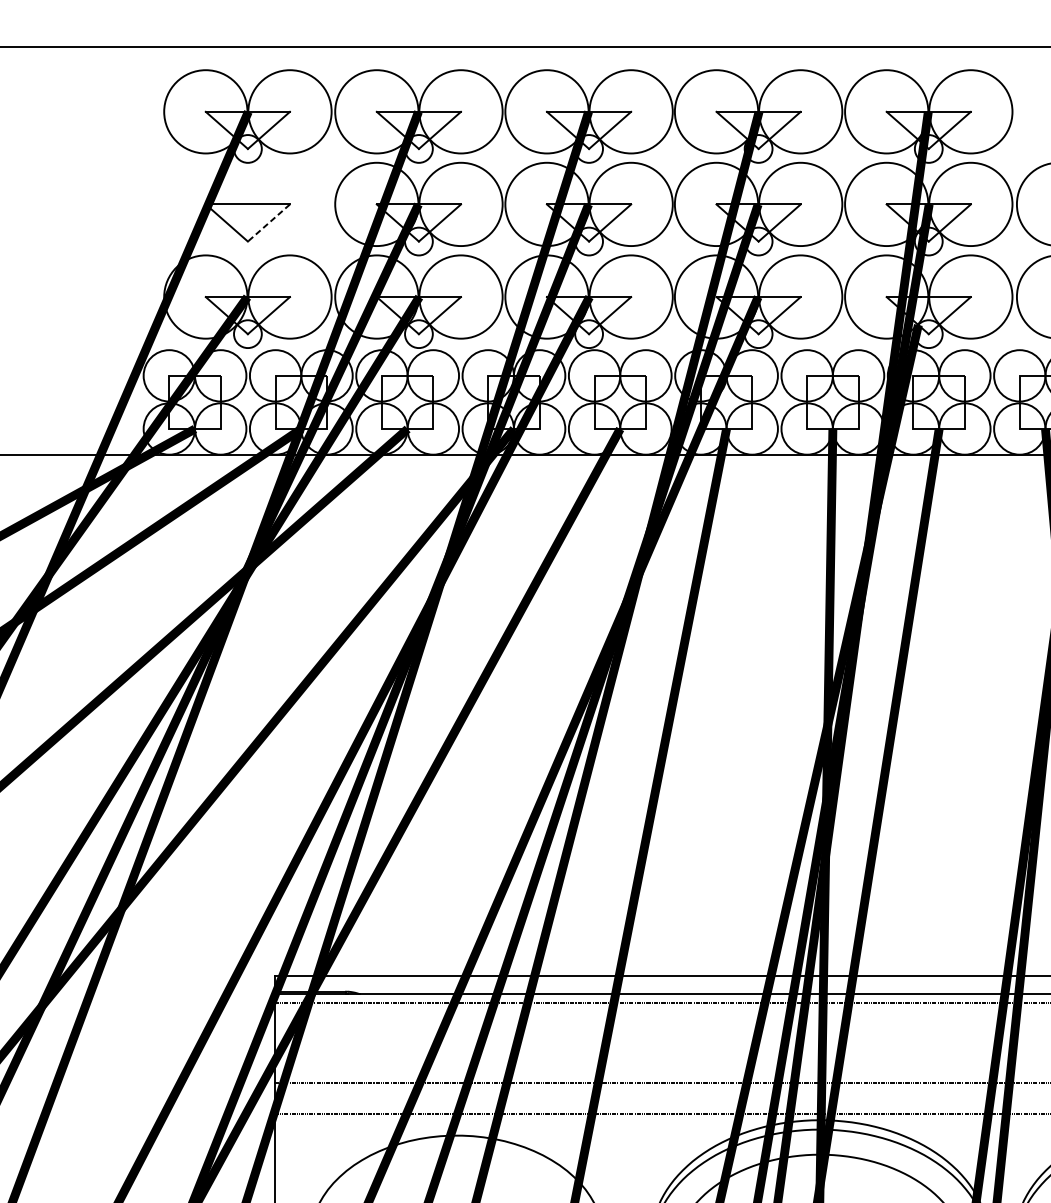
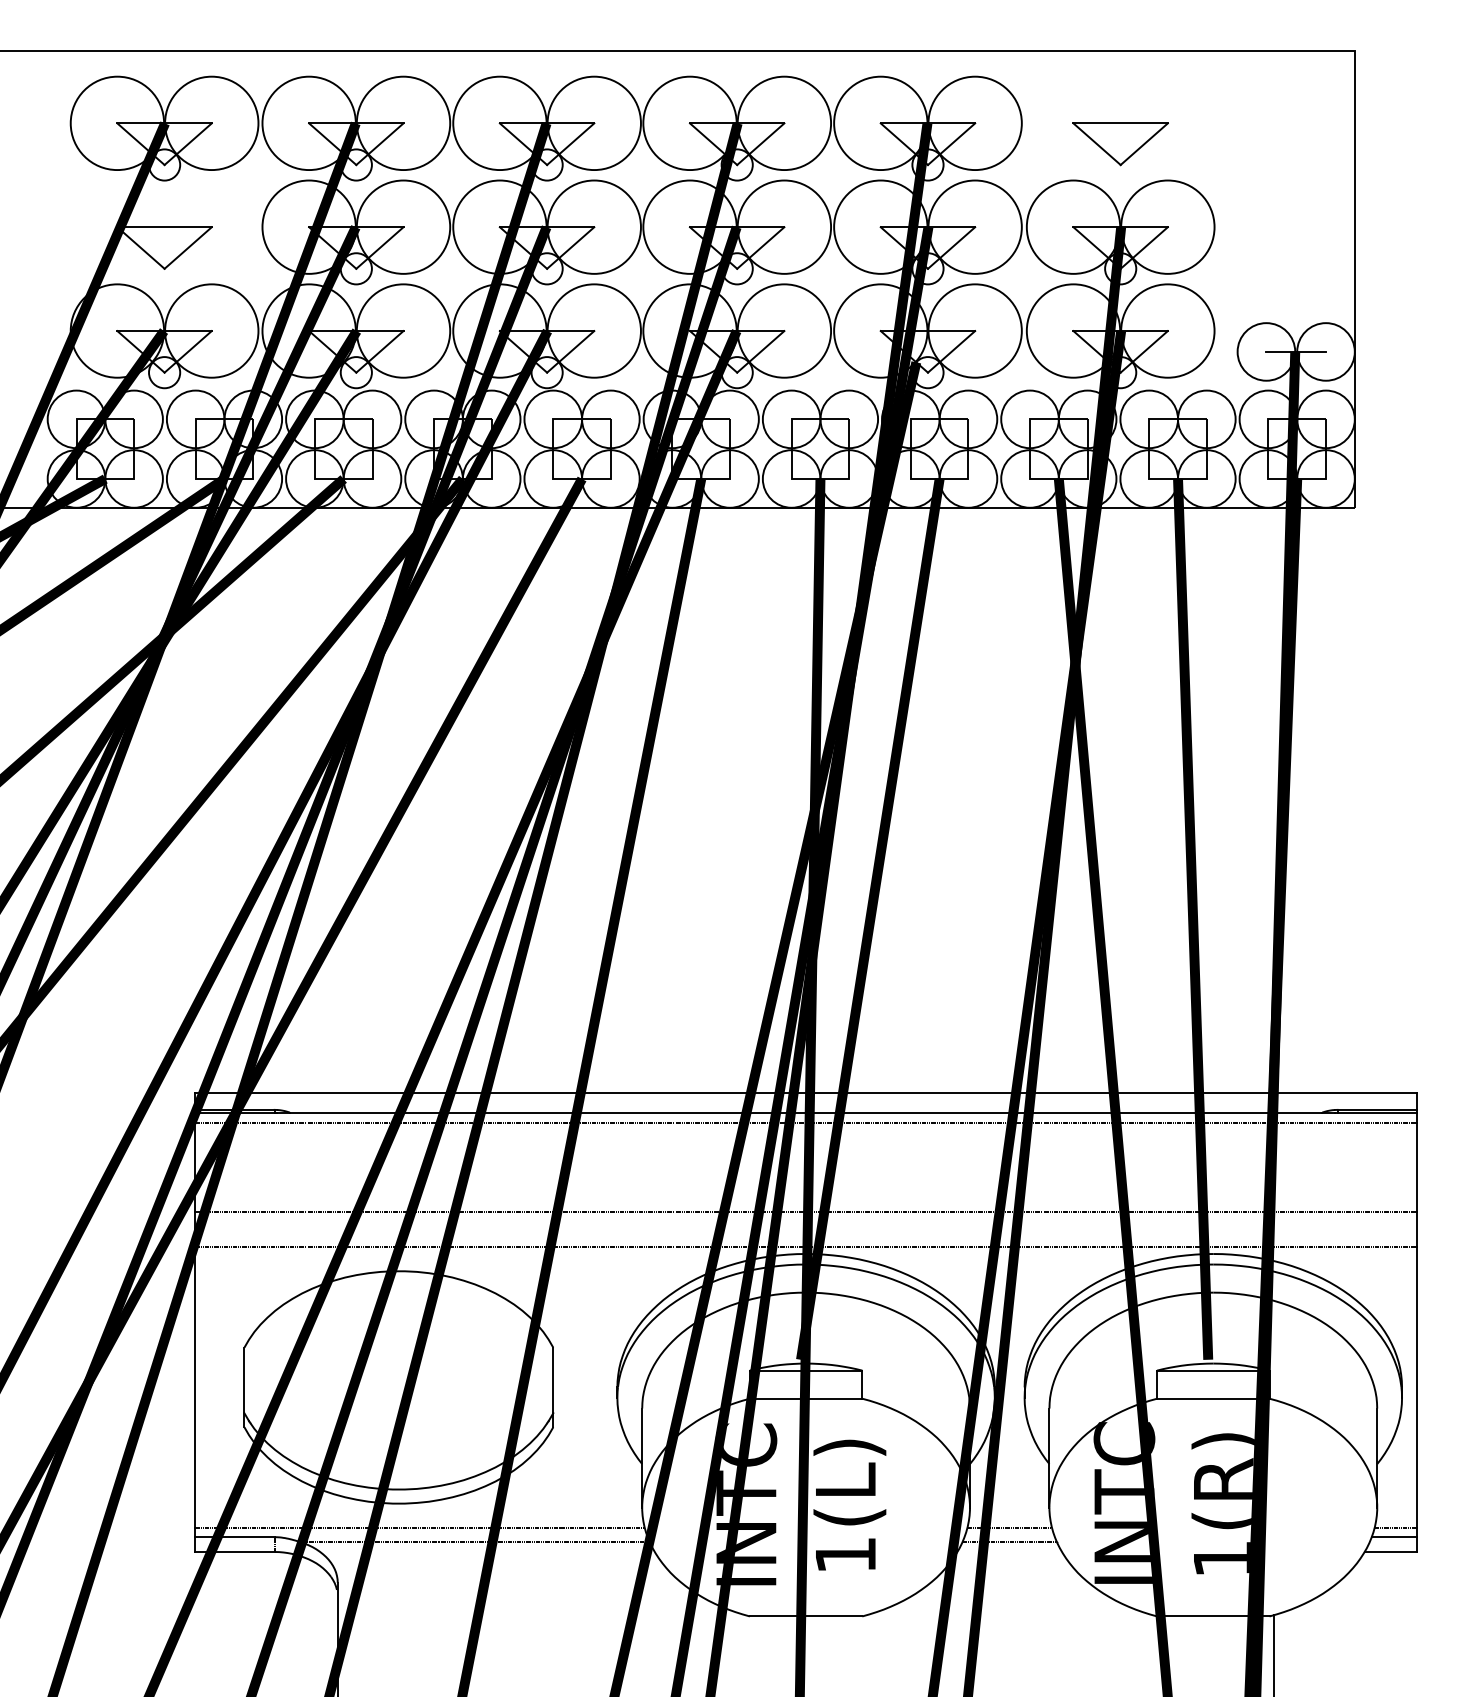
line: (268, 223) -> (187, 248), dashed -> solid

